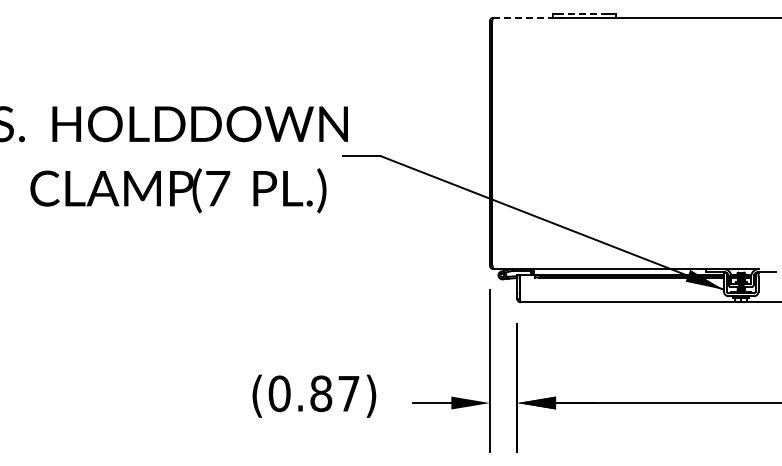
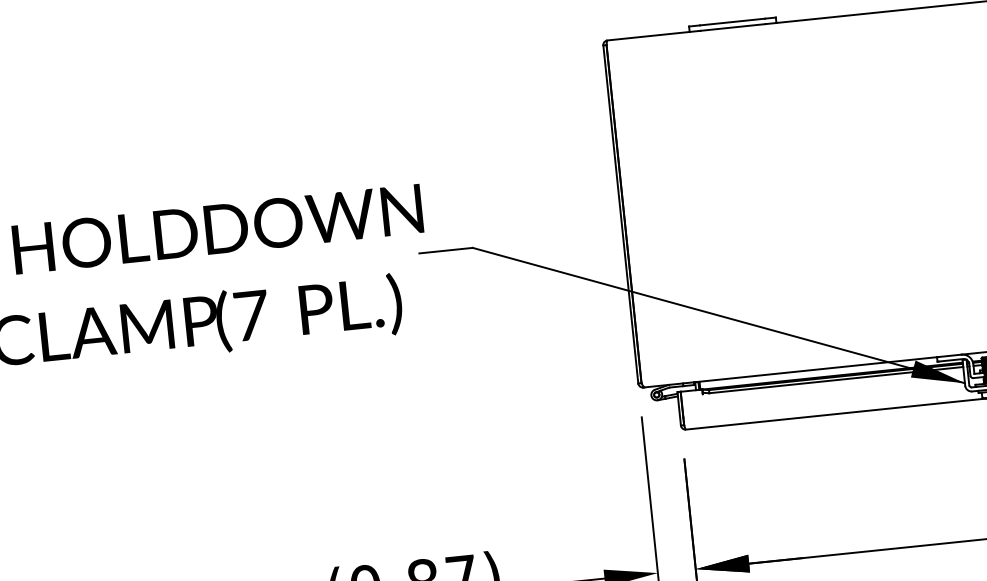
line: (584, 13) -> (732, 21), dashed -> solid
line: (523, 17) -> (649, 35), dashed -> solid

